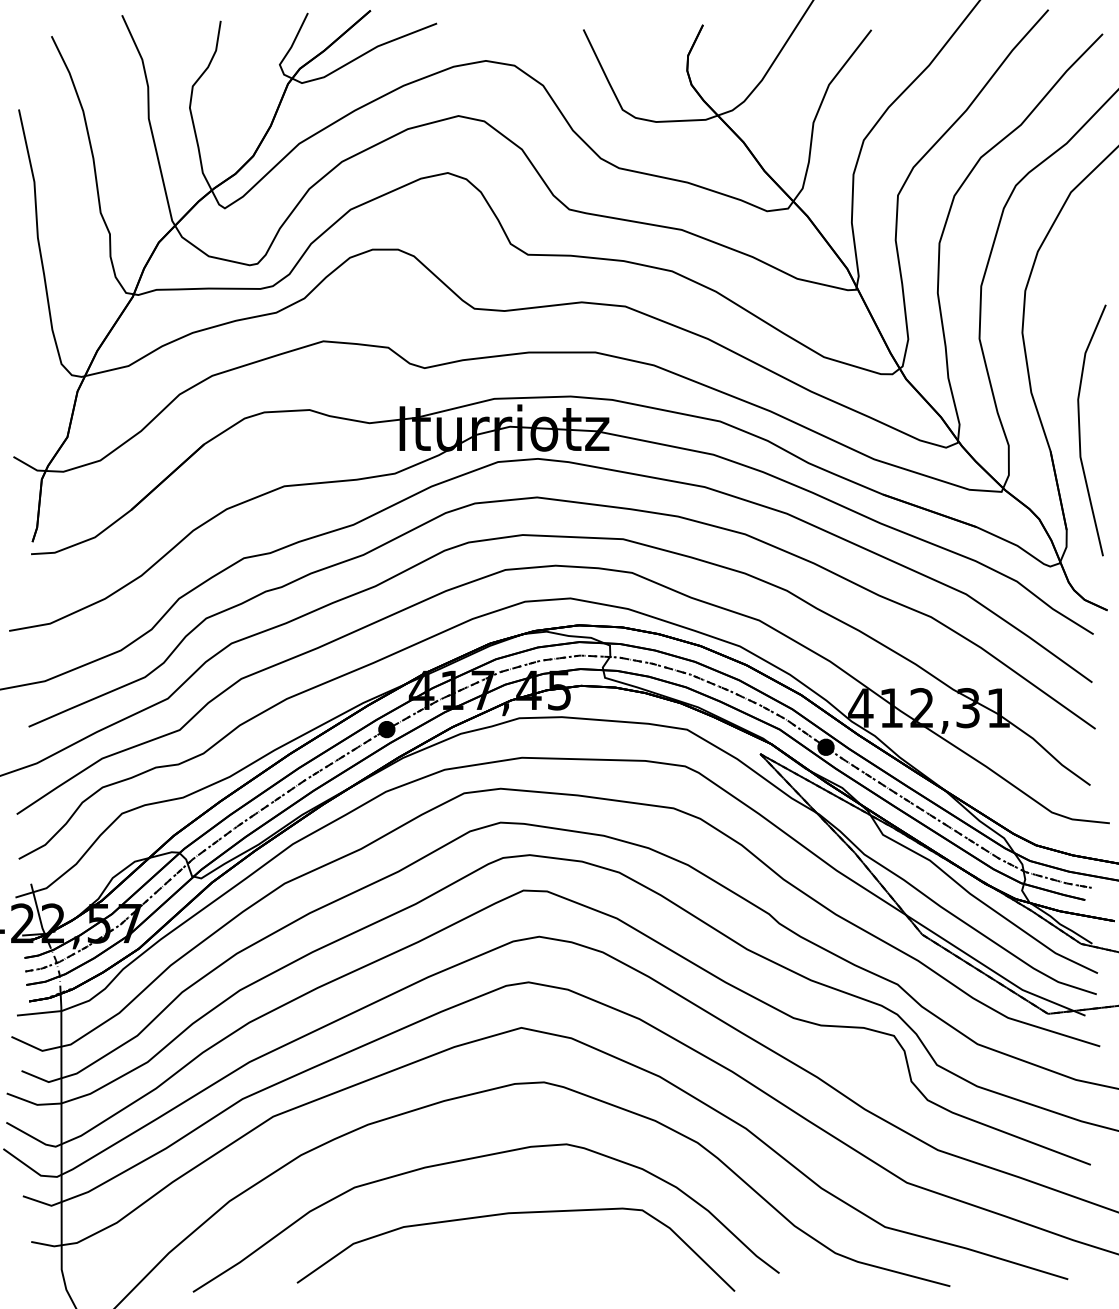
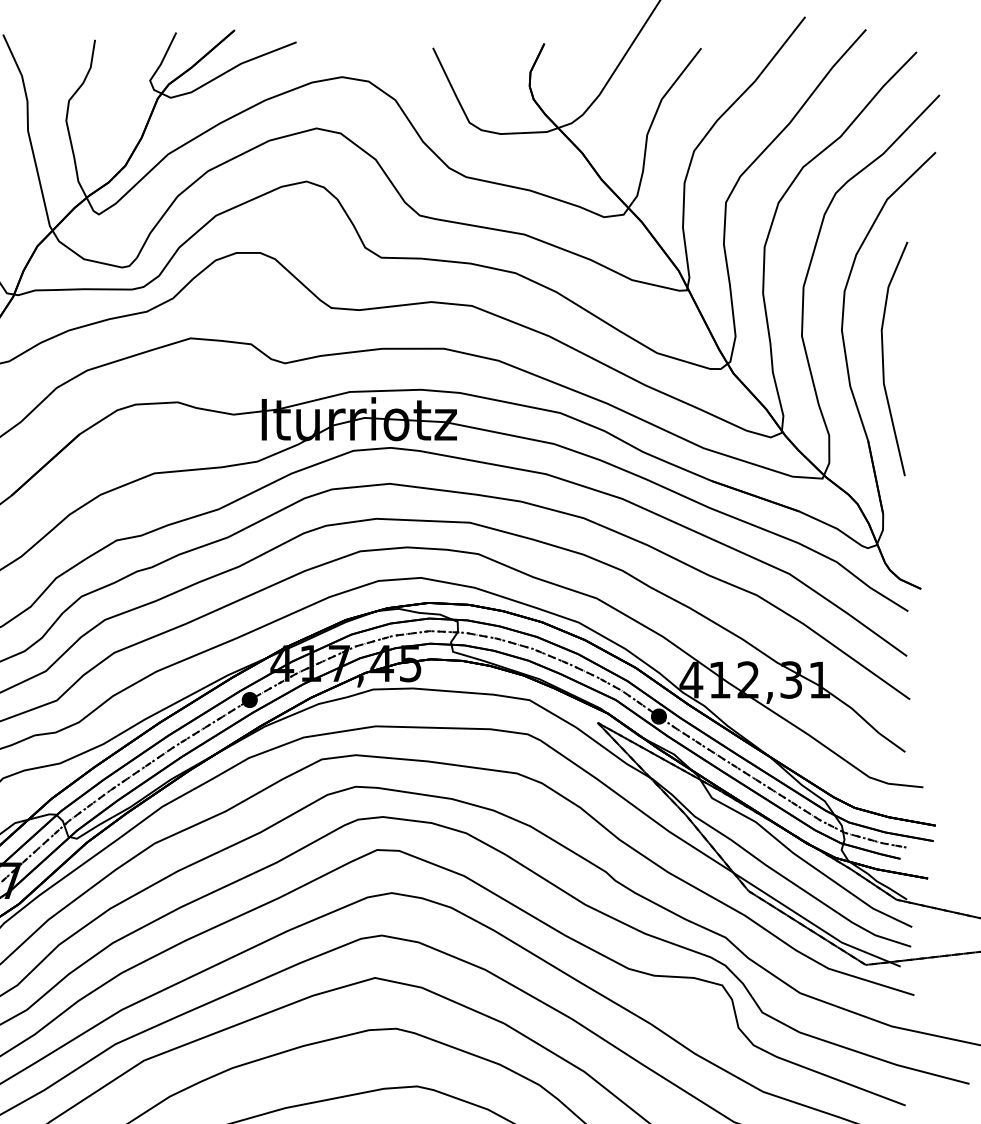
curve: (1080, 430) -> (883, 359), moved

